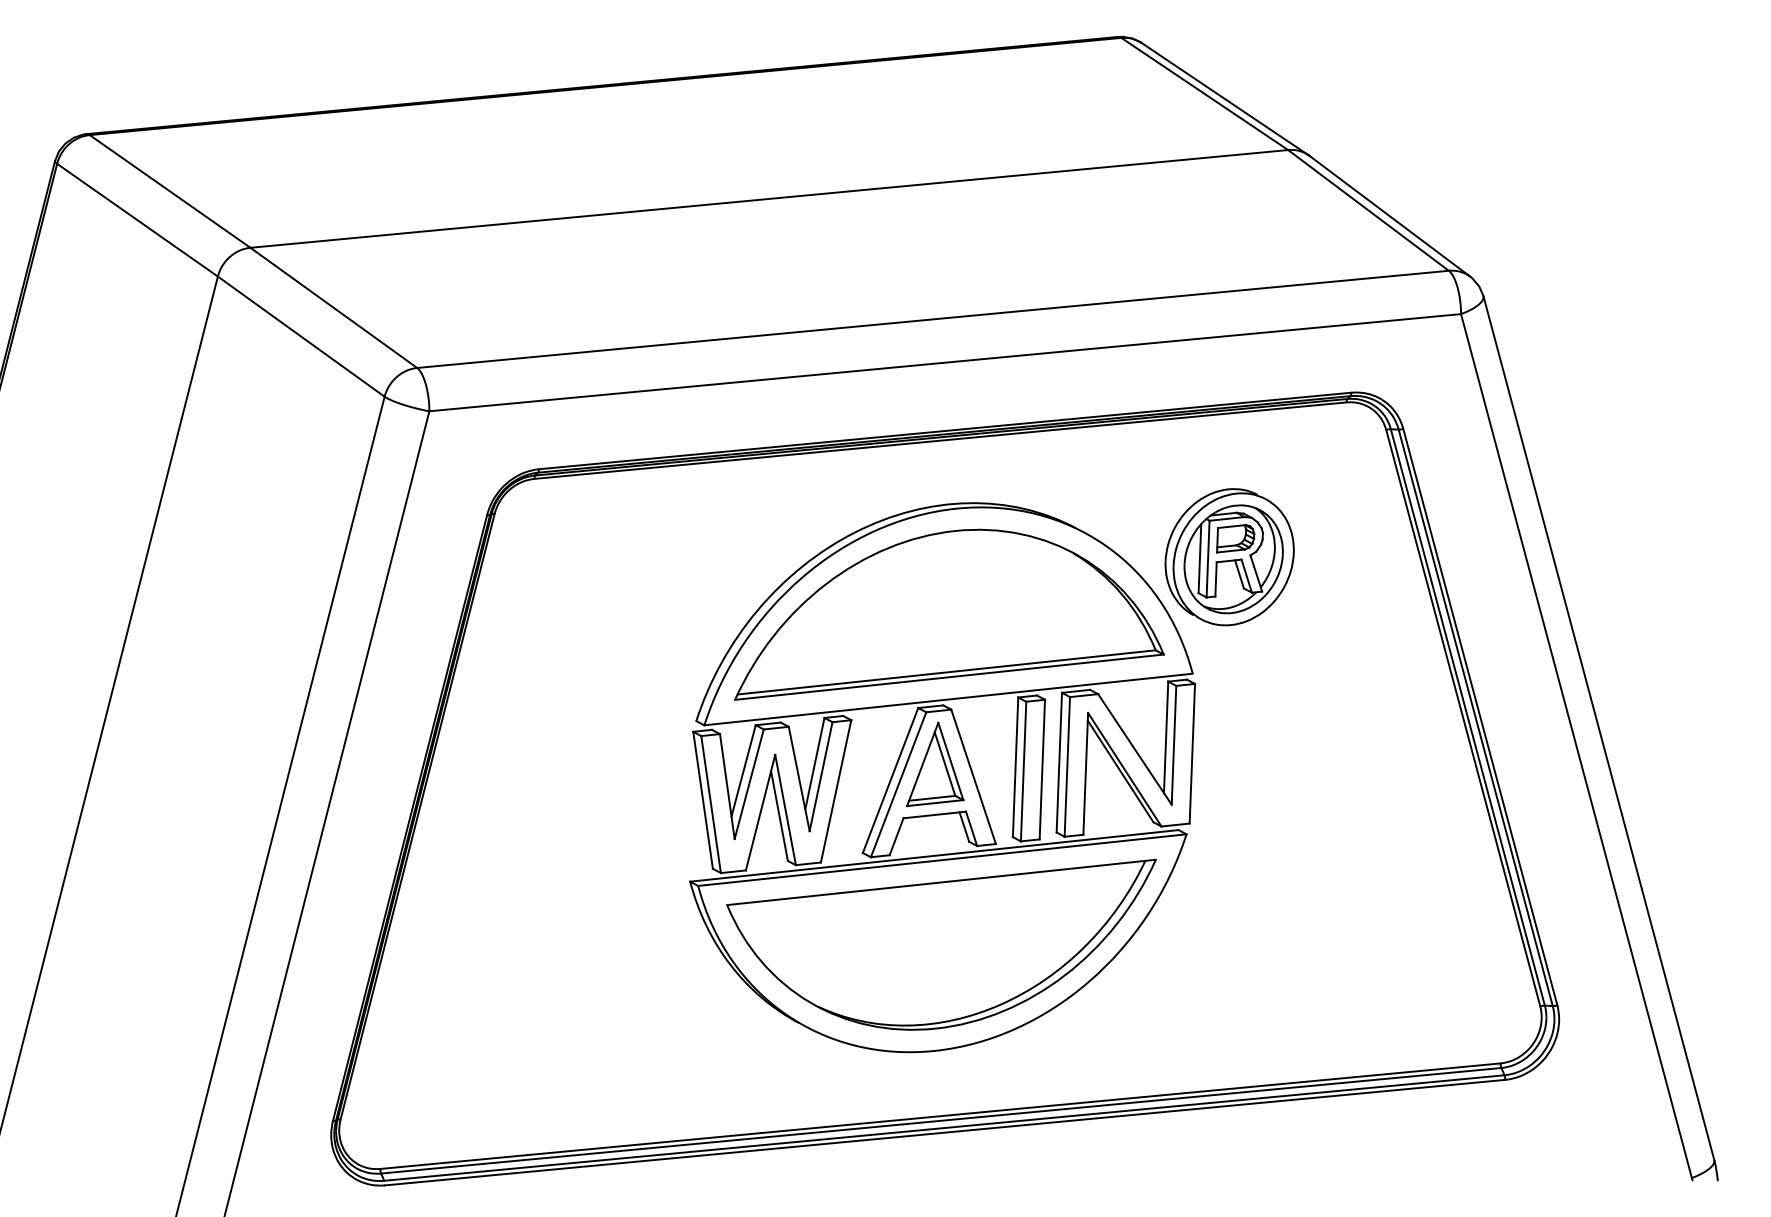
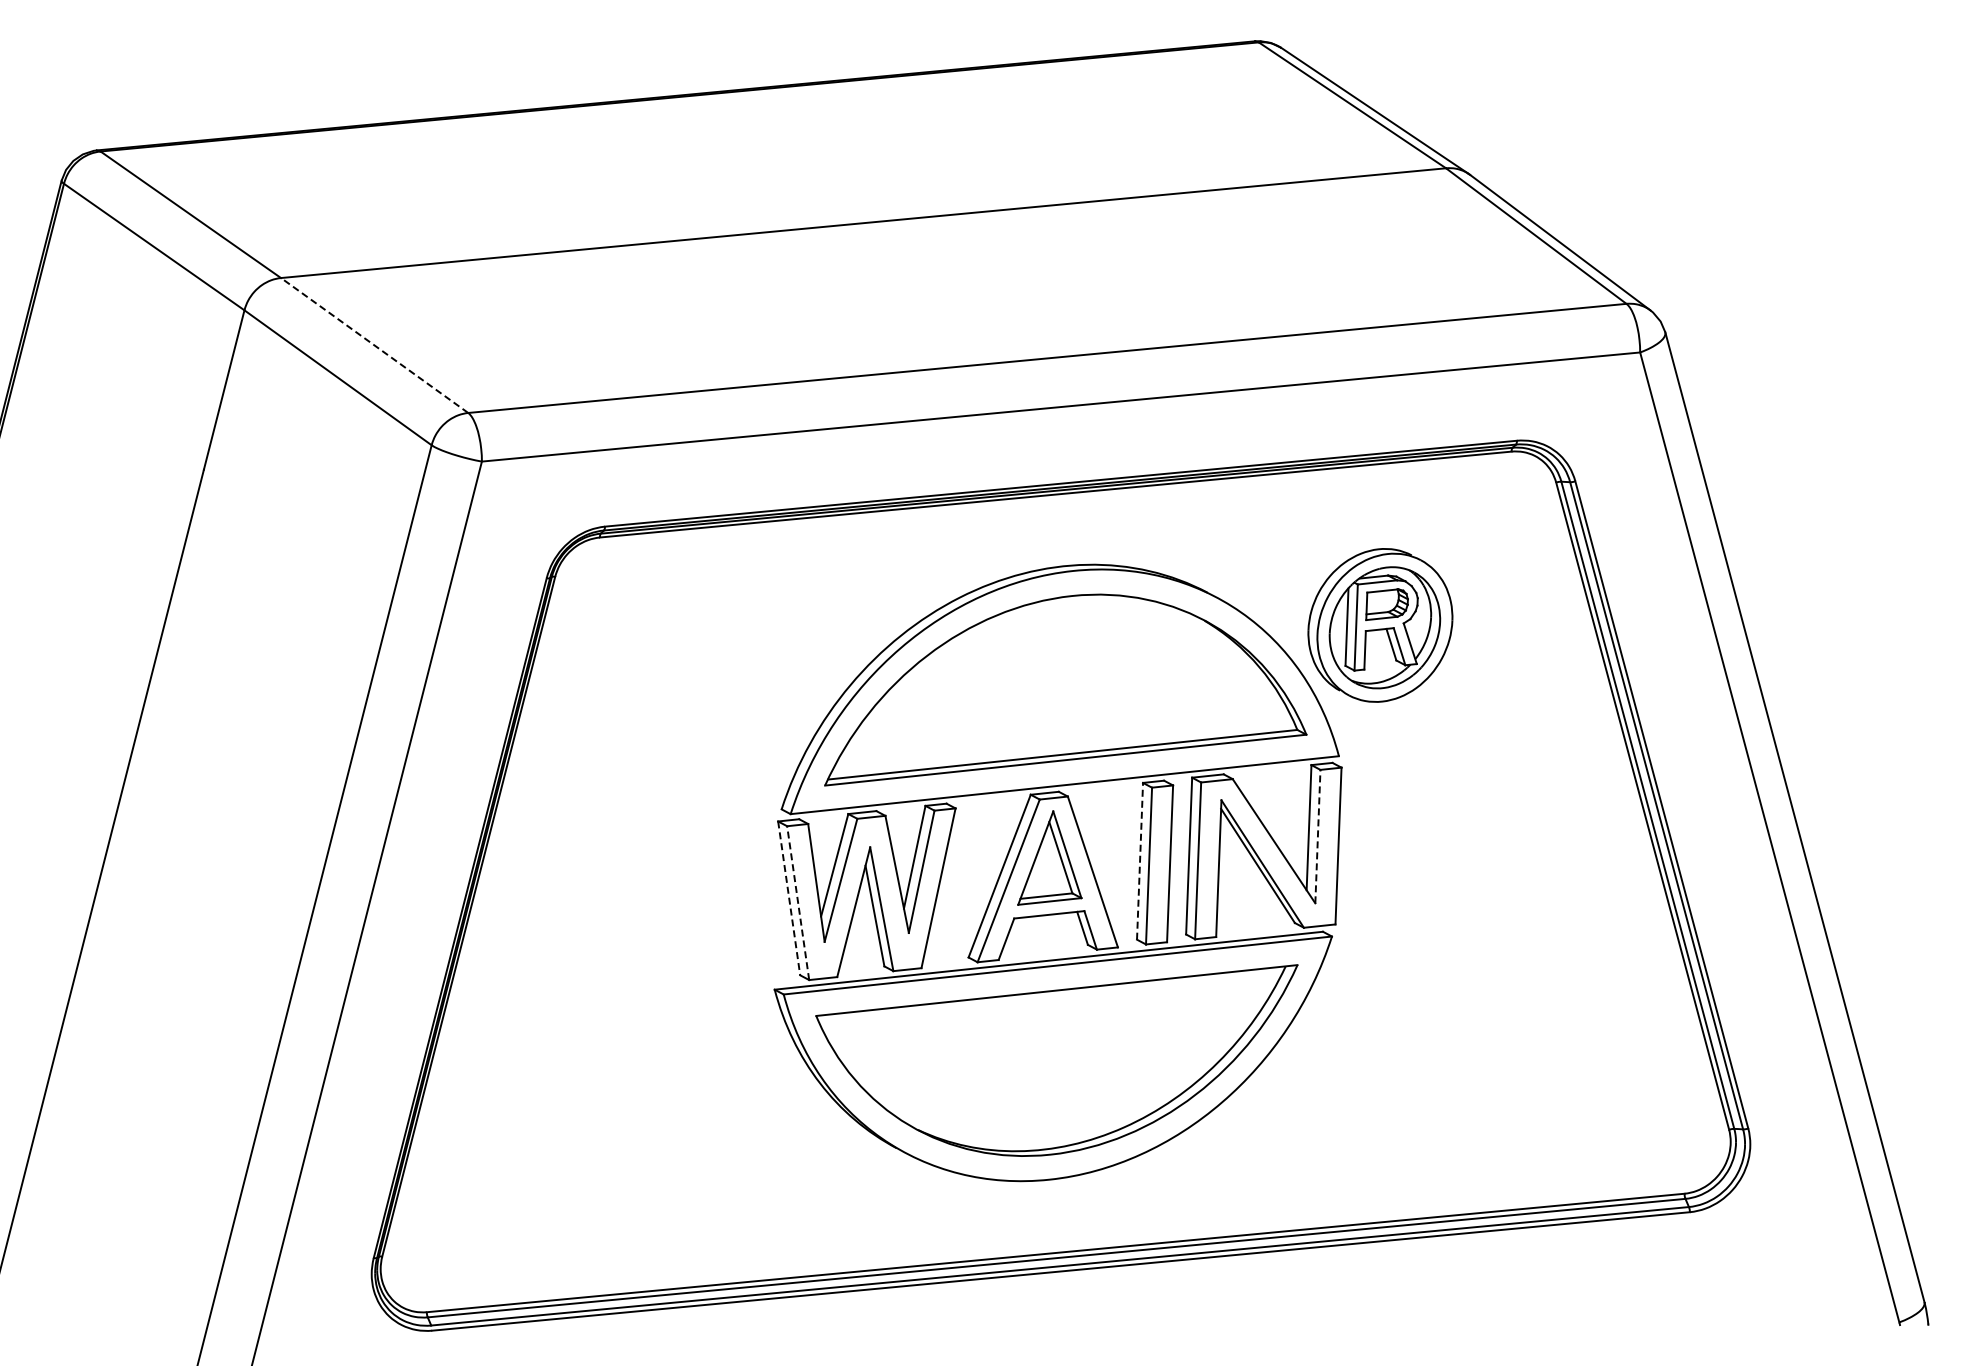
line: (333, 307) -> (374, 345), solid -> dashed
line: (1173, 745) -> (1317, 836), solid -> dashed
line: (1015, 766) -> (1140, 860), solid -> dashed
line: (703, 800) -> (789, 898), solid -> dashed
line: (711, 804) -> (798, 903), solid -> dashed

